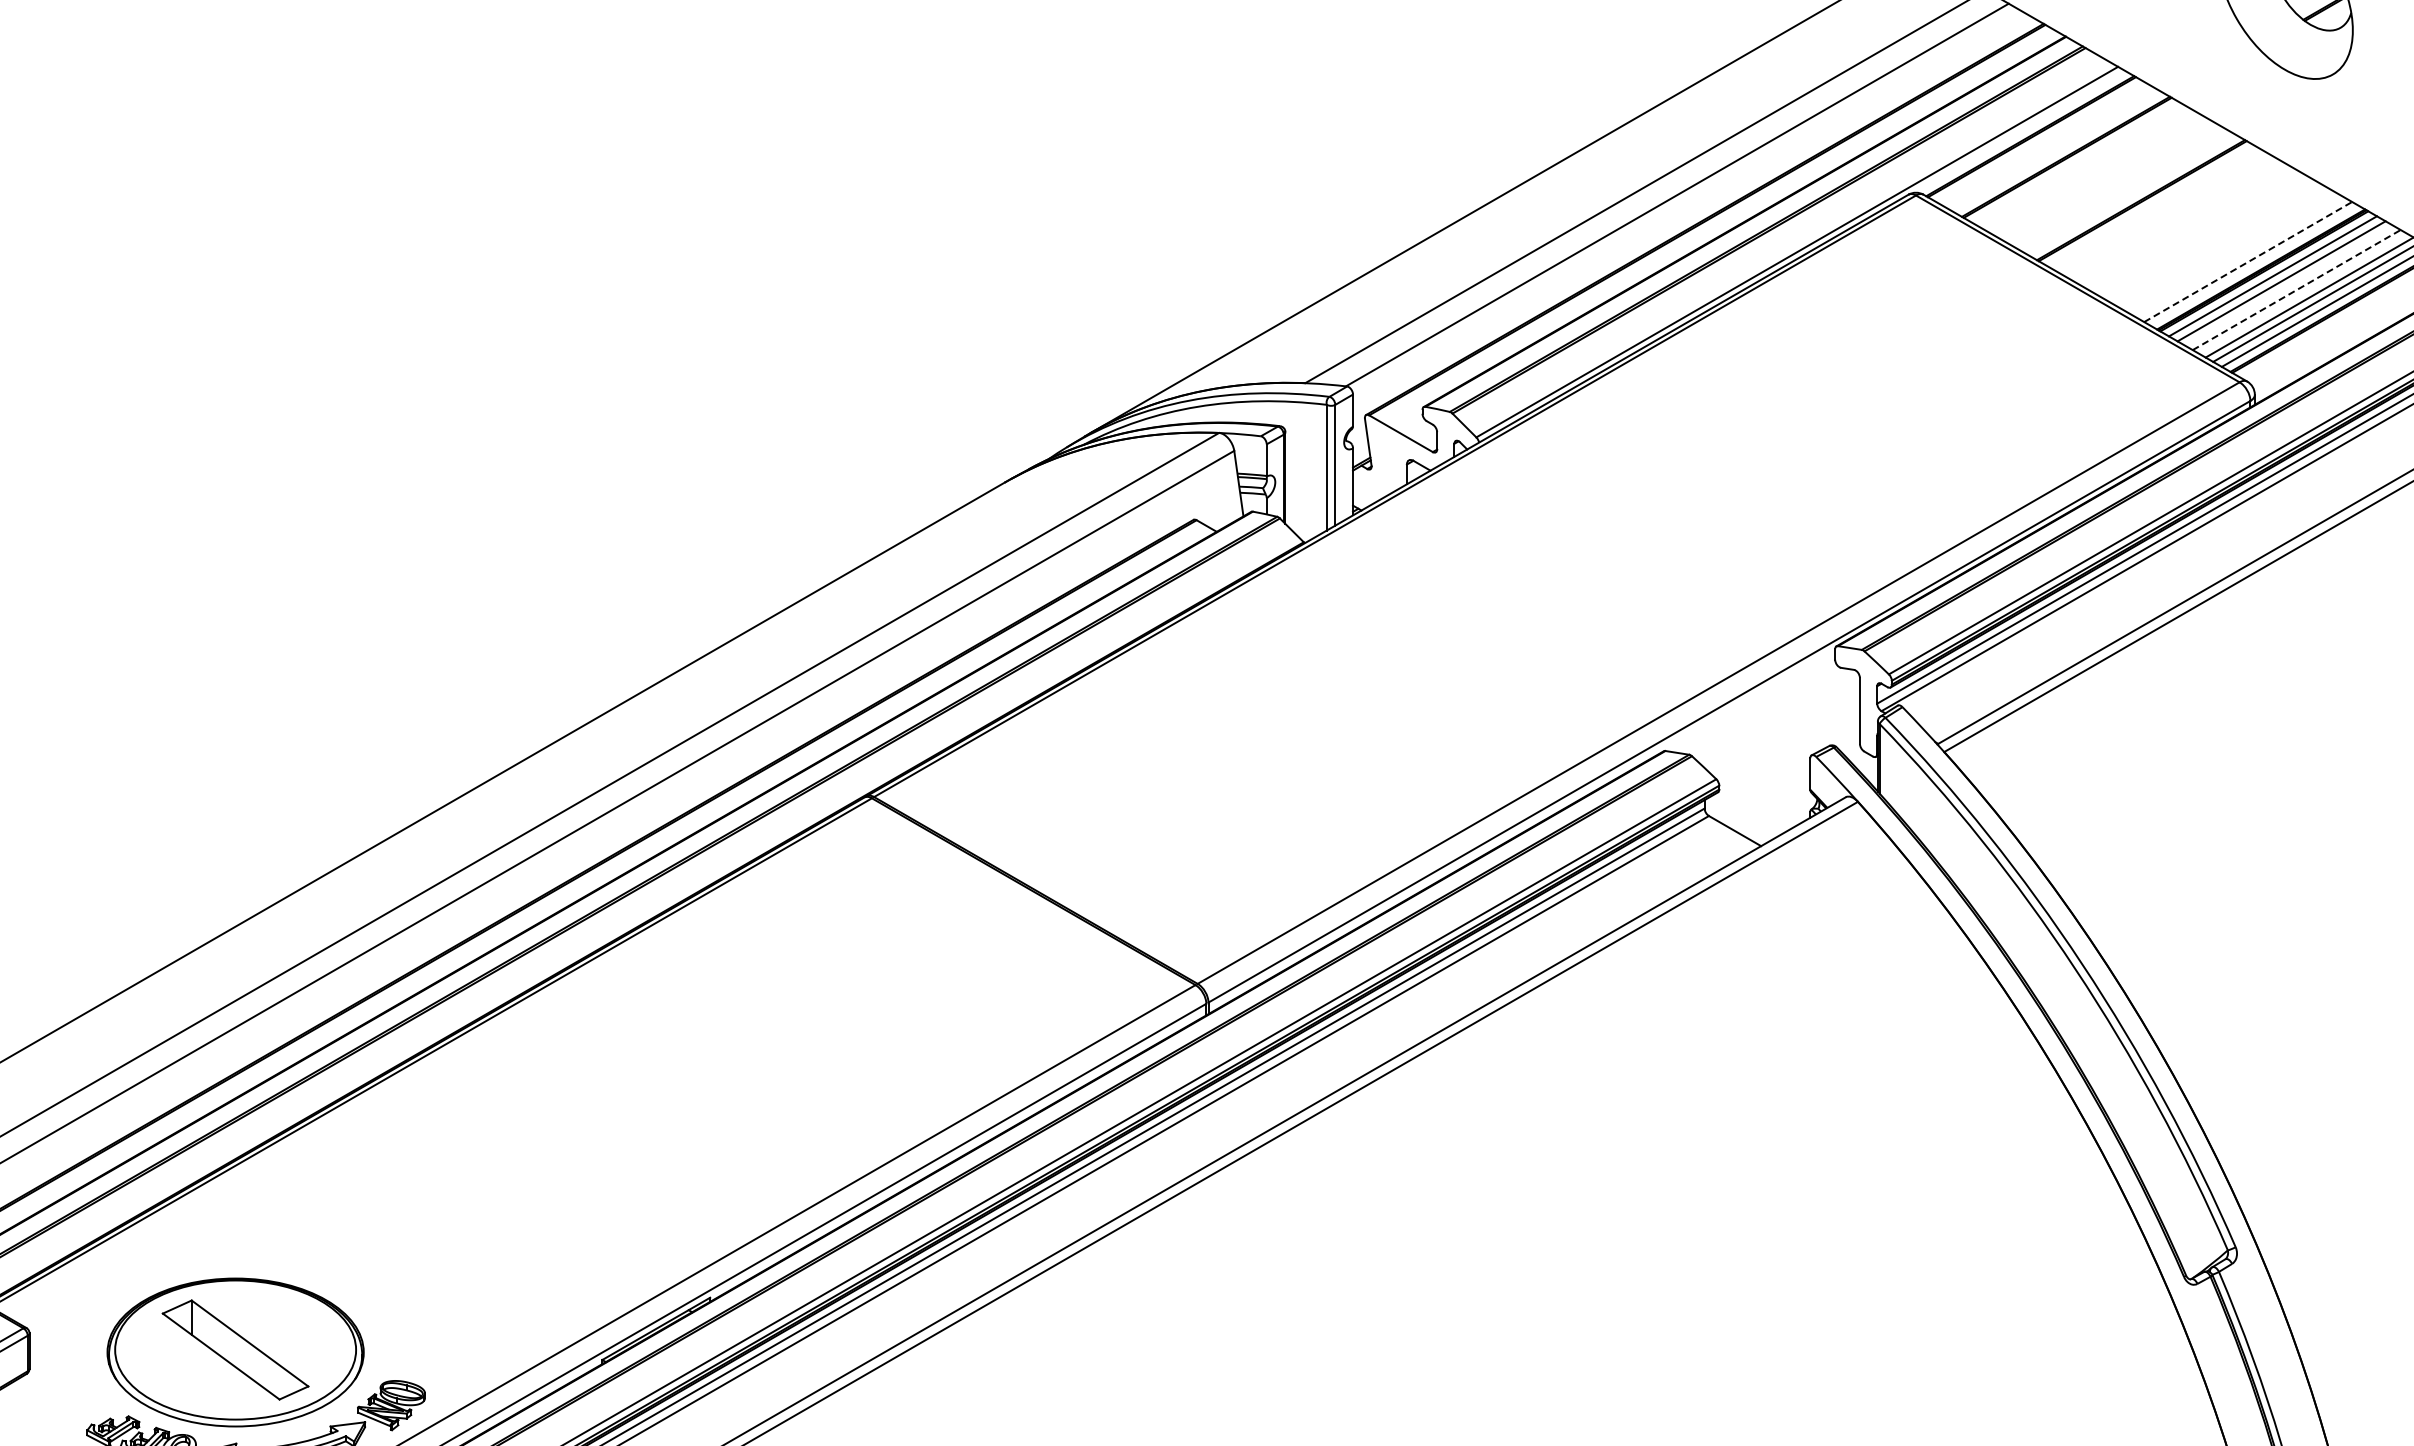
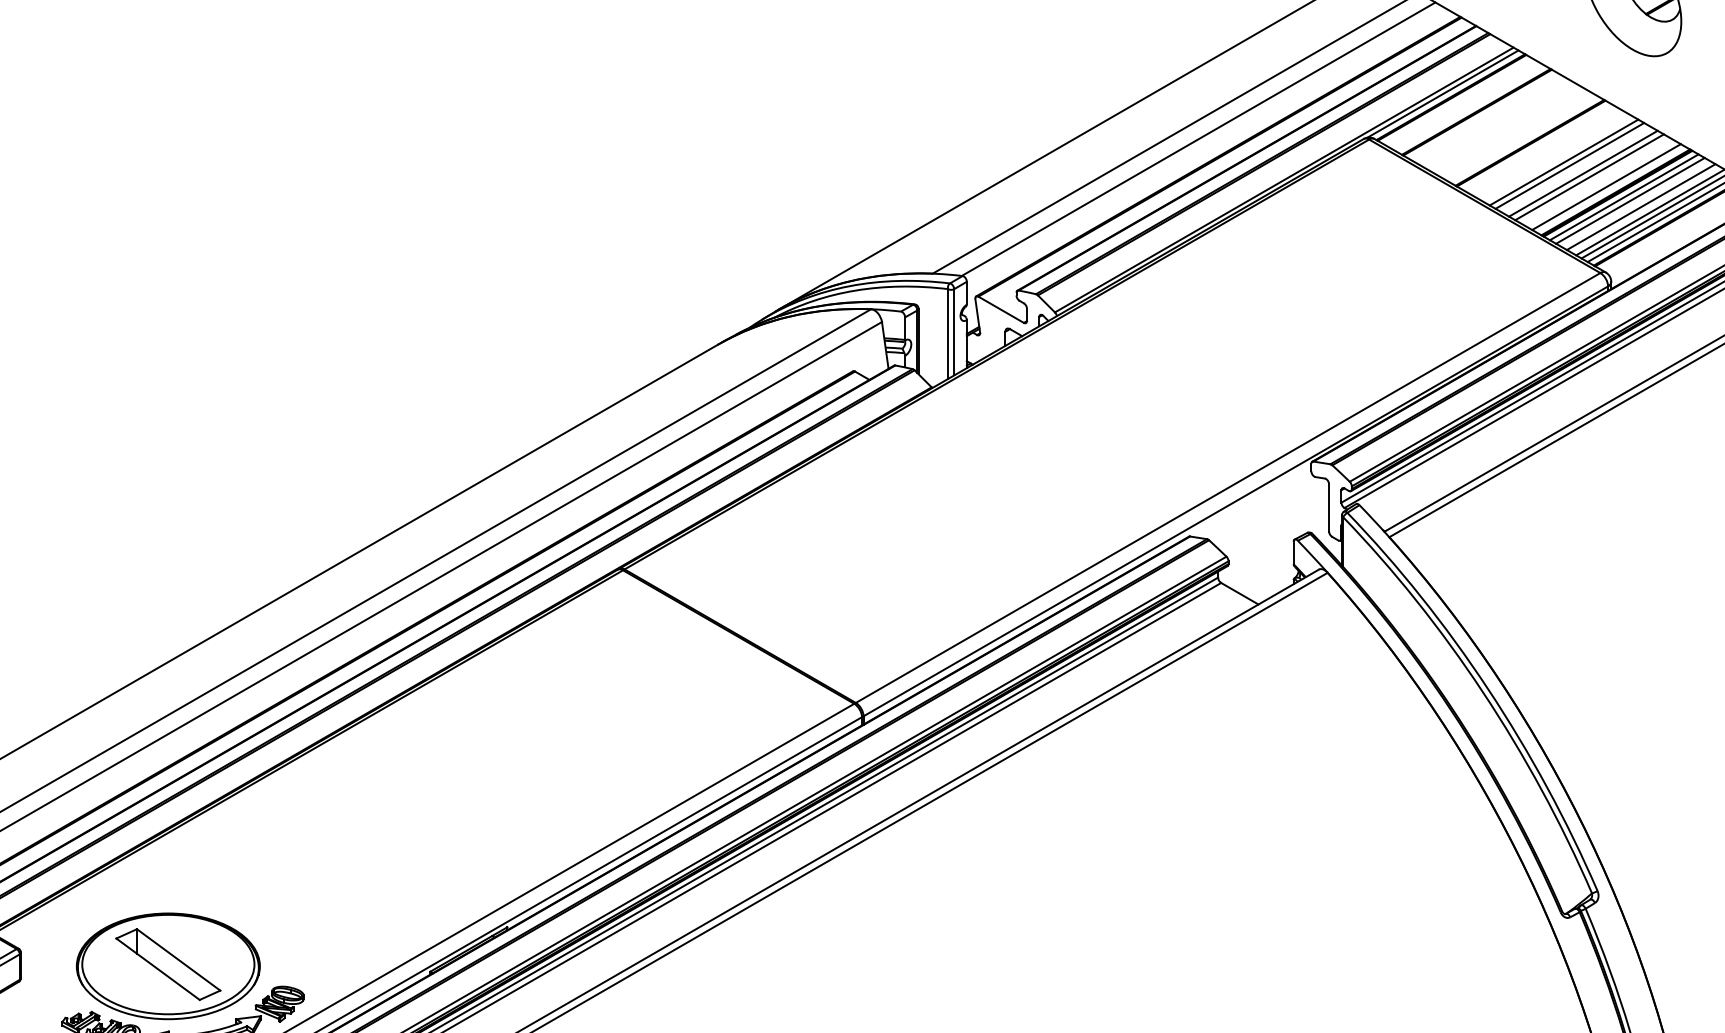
line: (2019, 131) -> (1443, 93), added
line: (2188, 227) -> (1563, 162), added
line: (2196, 232) -> (1569, 165), added
line: (2215, 243) -> (1583, 173), added
line: (2224, 248) -> (1589, 177), added
line: (2248, 261) -> (1606, 186), dashed -> solid
line: (2297, 289) -> (1641, 206), dashed -> solid

